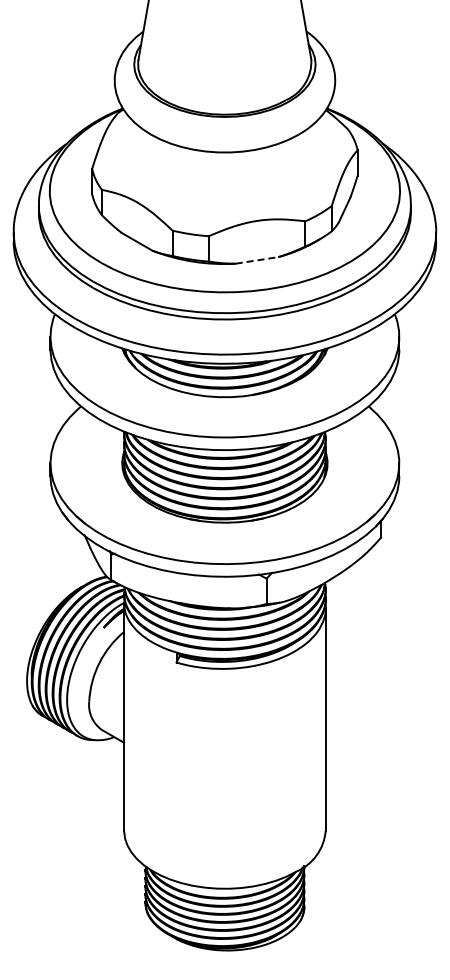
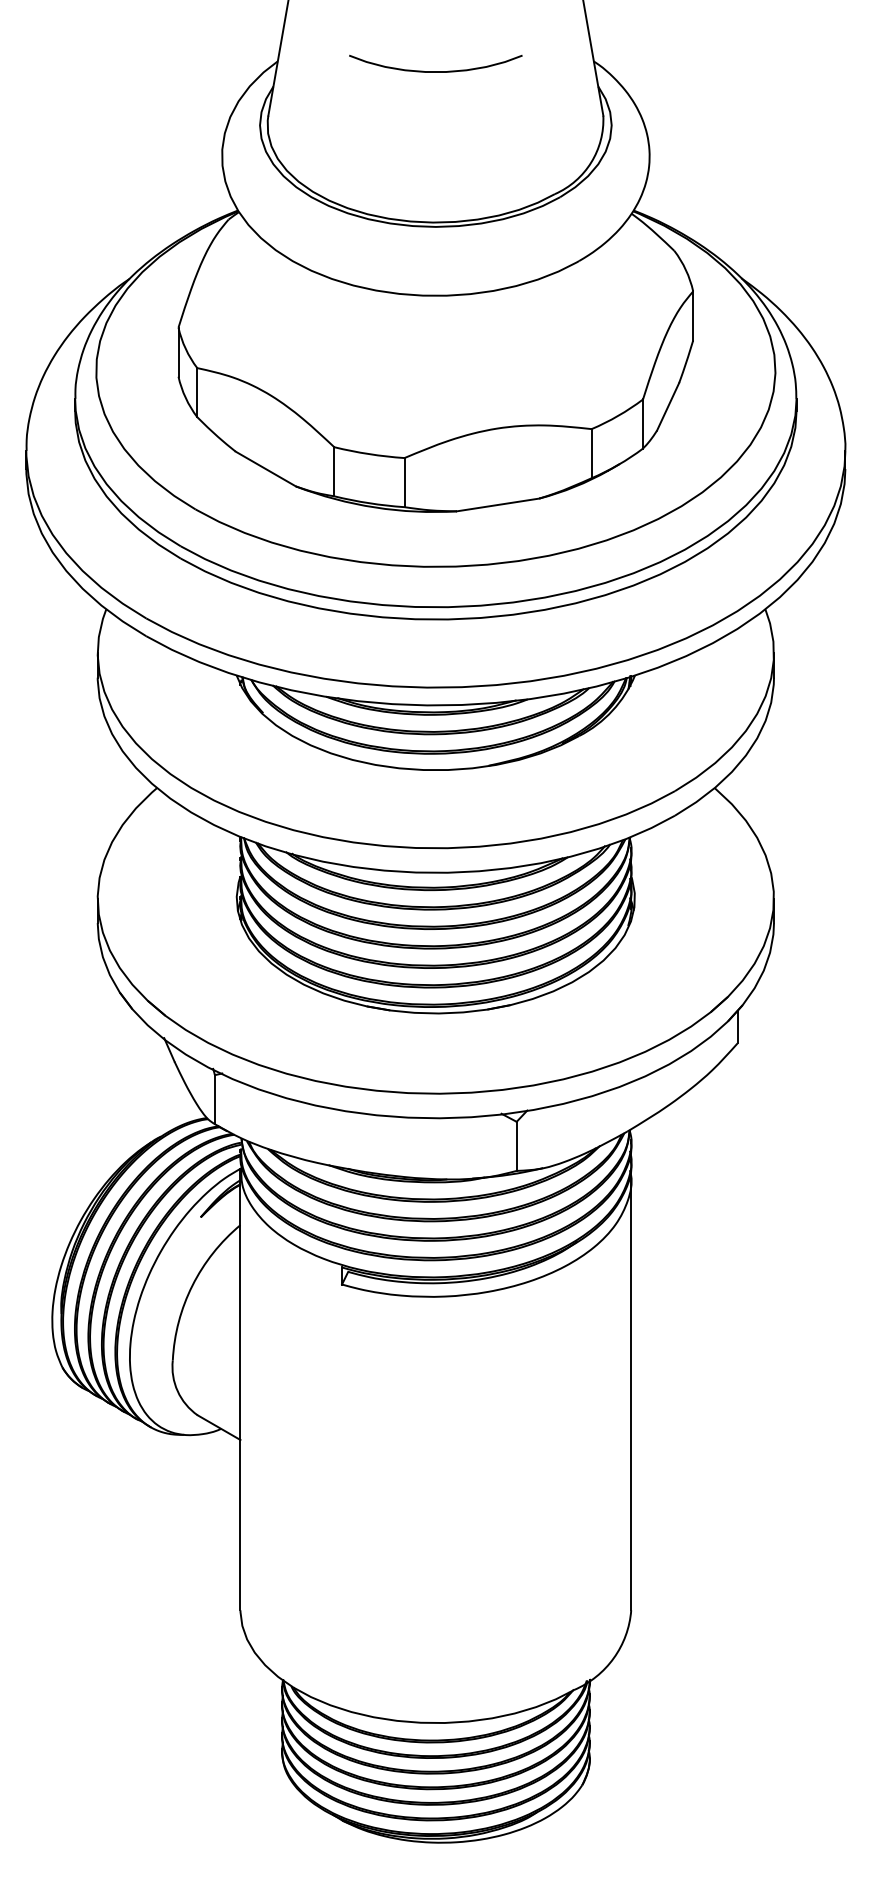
curve: (224, 36) -> (435, 70), added
line: (257, 260) -> (499, 505), dashed -> solid

